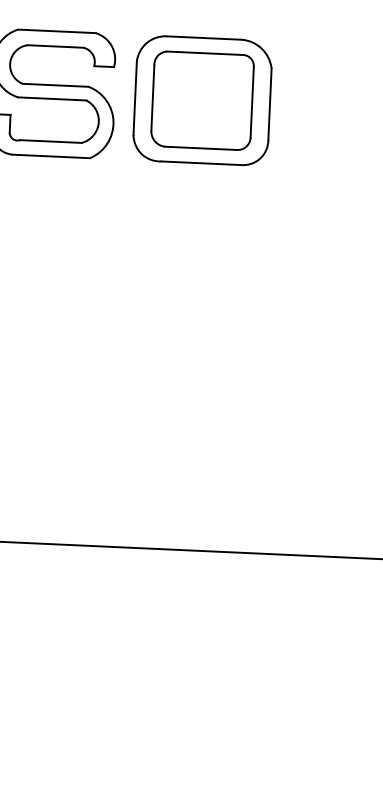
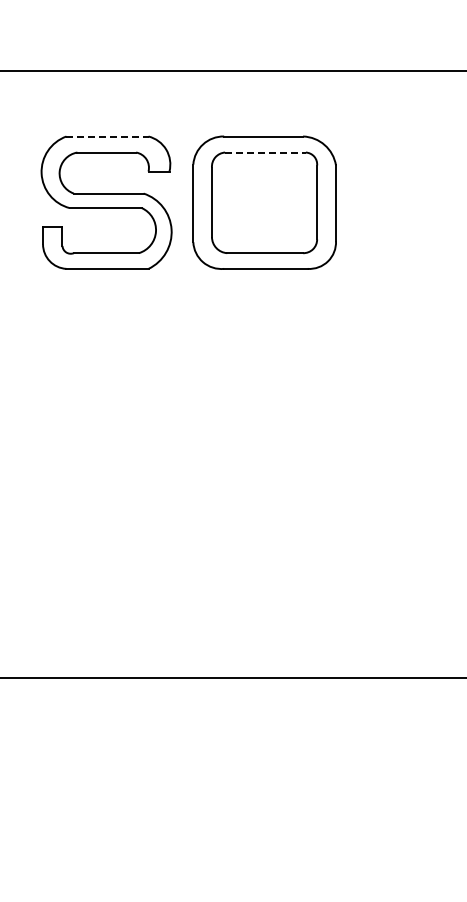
line: (56, 31) -> (107, 136), solid -> dashed
line: (206, 53) -> (266, 152), solid -> dashed

